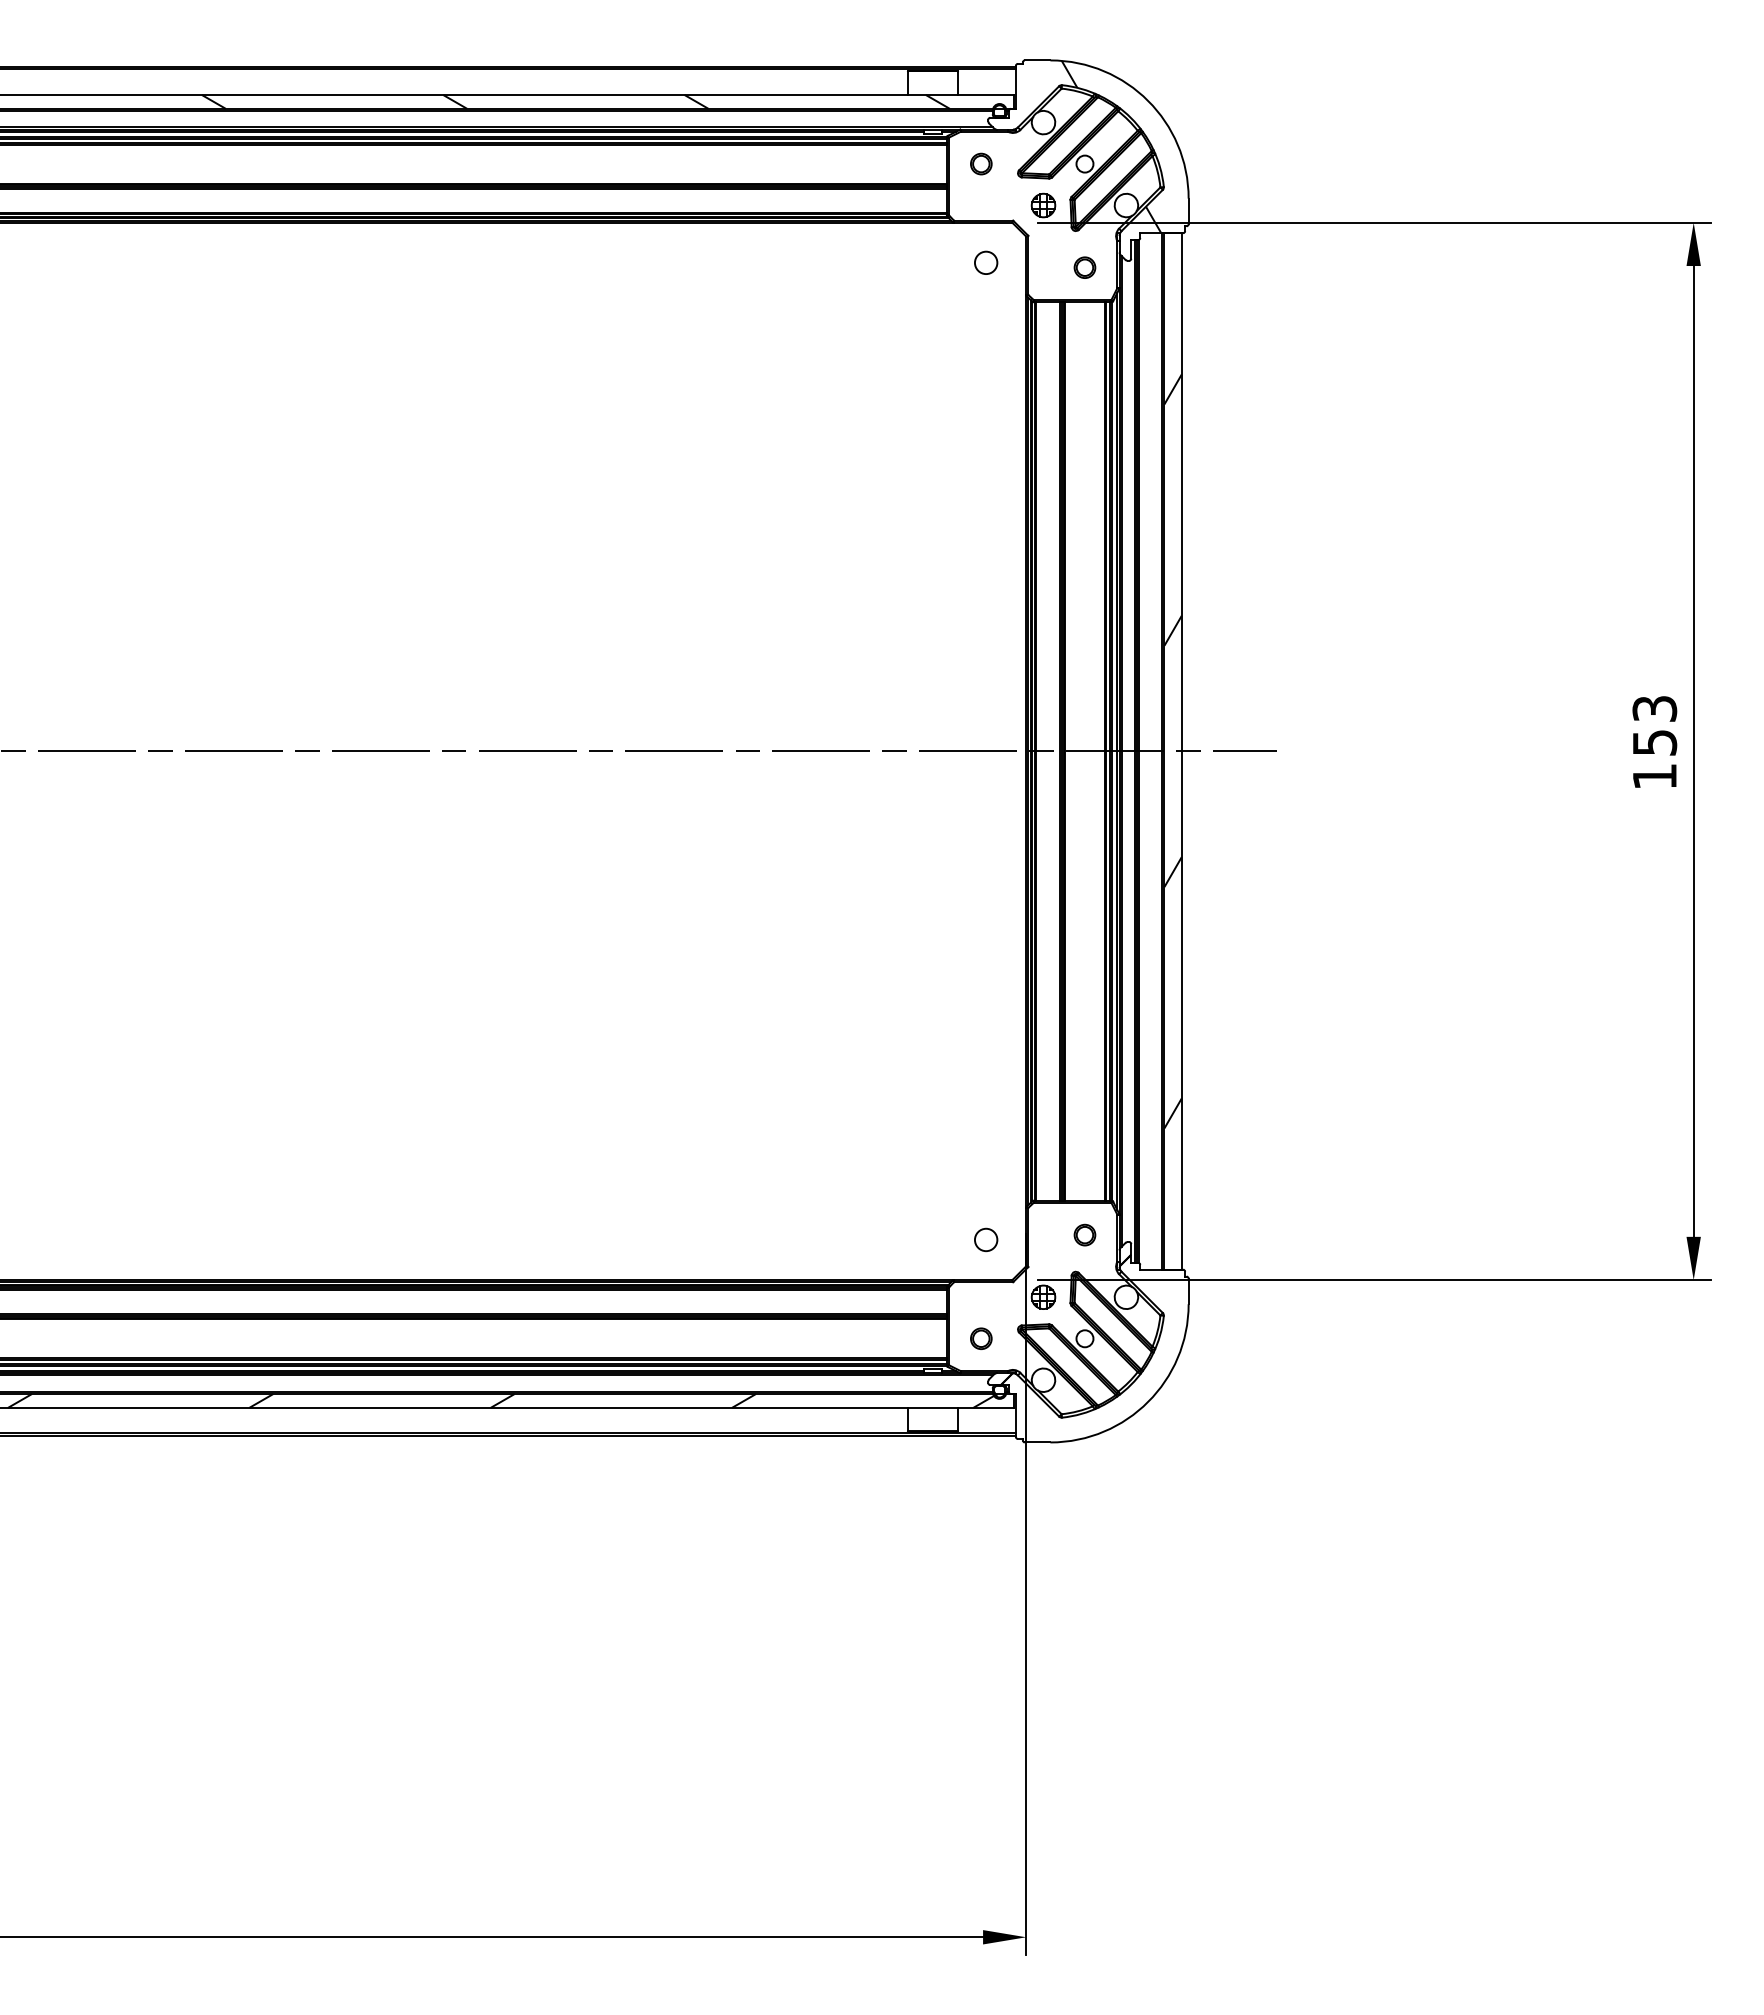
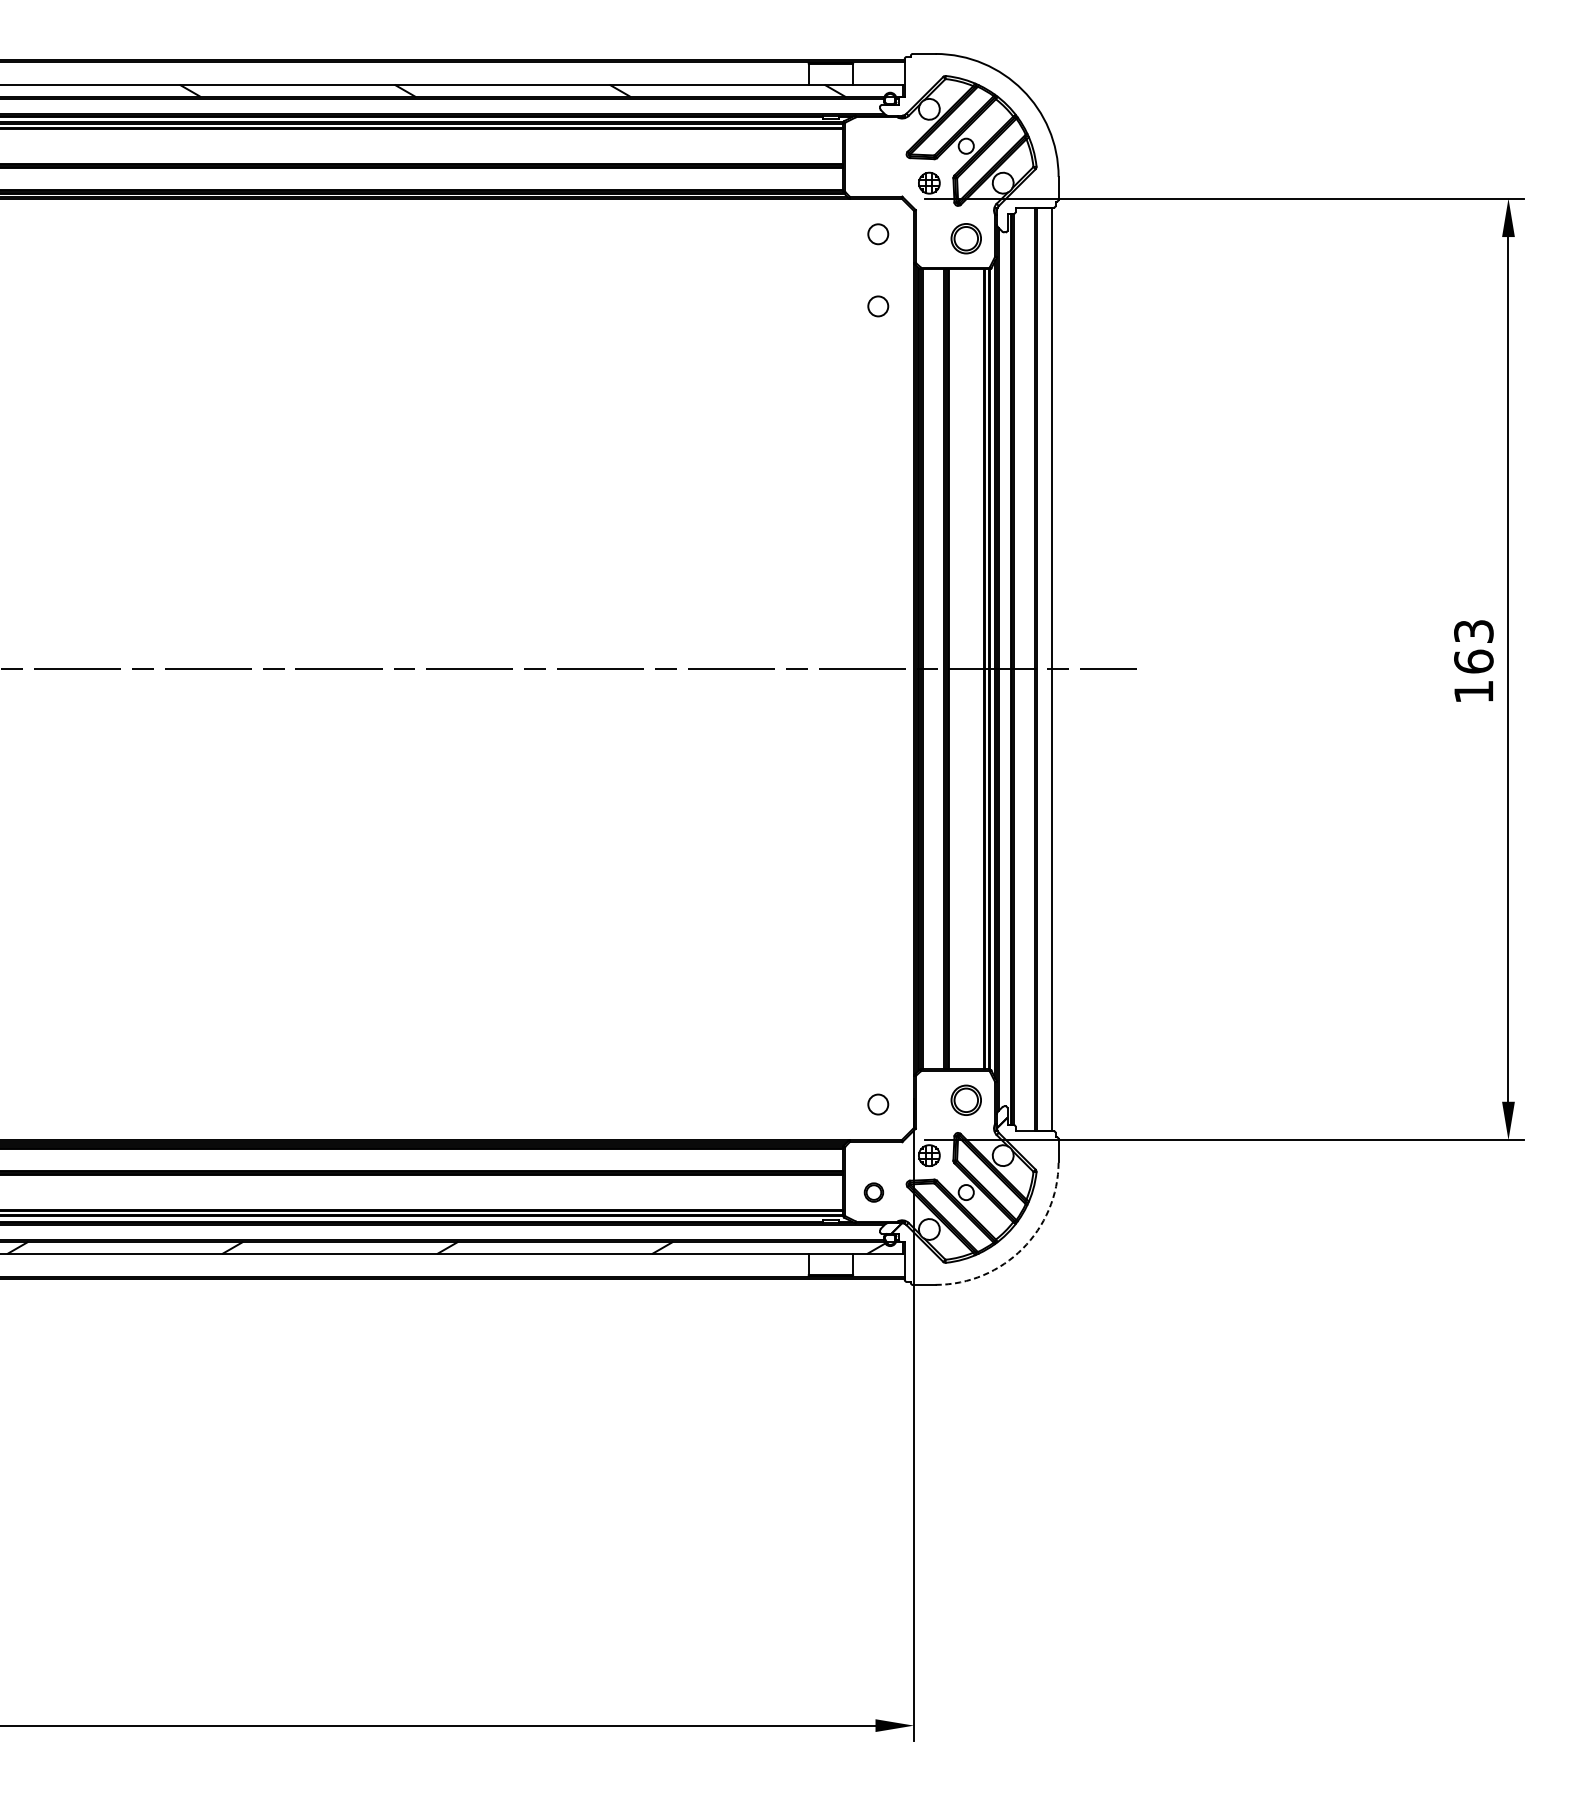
hatch: (1111, 146) -> (989, 130), removed
part: (981, 163) -> (874, 145), removed
part: (1084, 267) -> (965, 238), size x1.6
circle: (986, 343) -> (878, 306), added
text: (1654, 742) -> (1473, 661), 153 -> 163
hatch: (1172, 751) -> (1044, 669), removed
part: (1084, 1234) -> (965, 1099), size x1.6
arc: (1148, 1401) -> (1022, 1248), solid -> dashed

